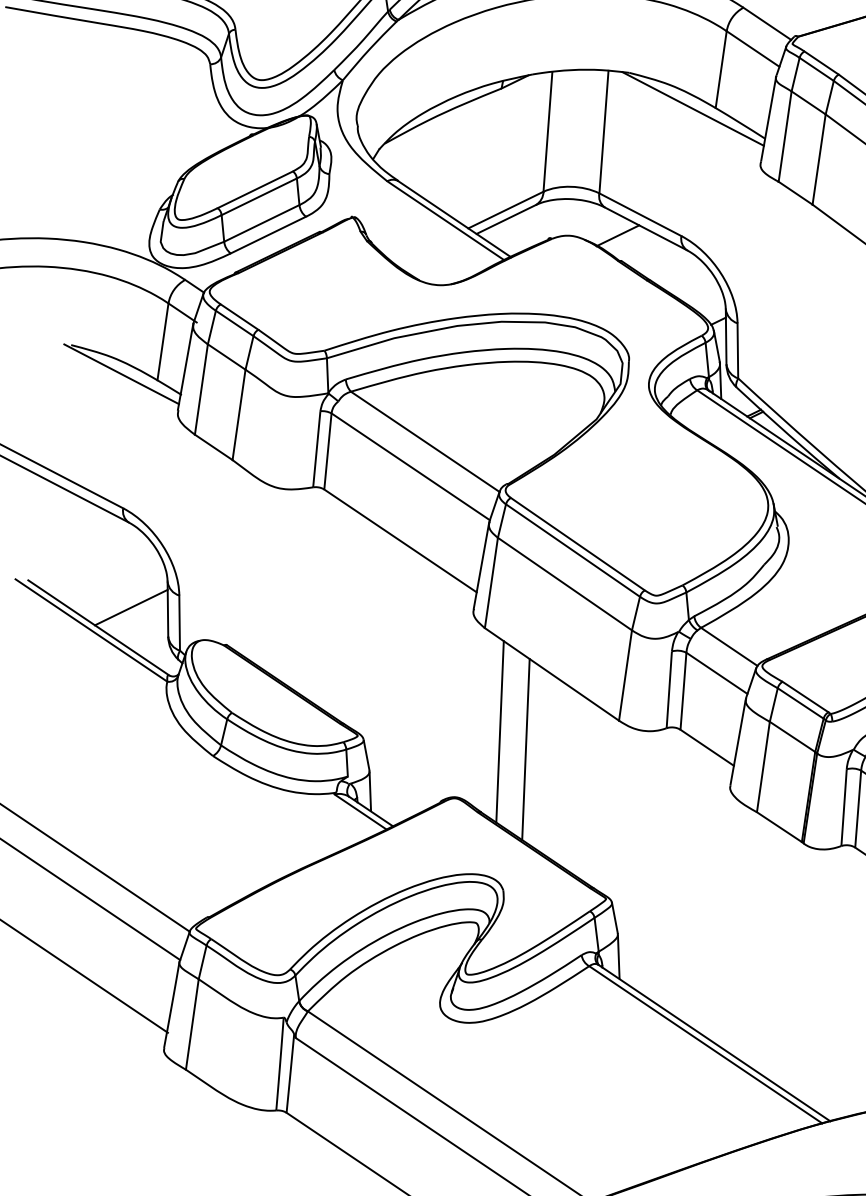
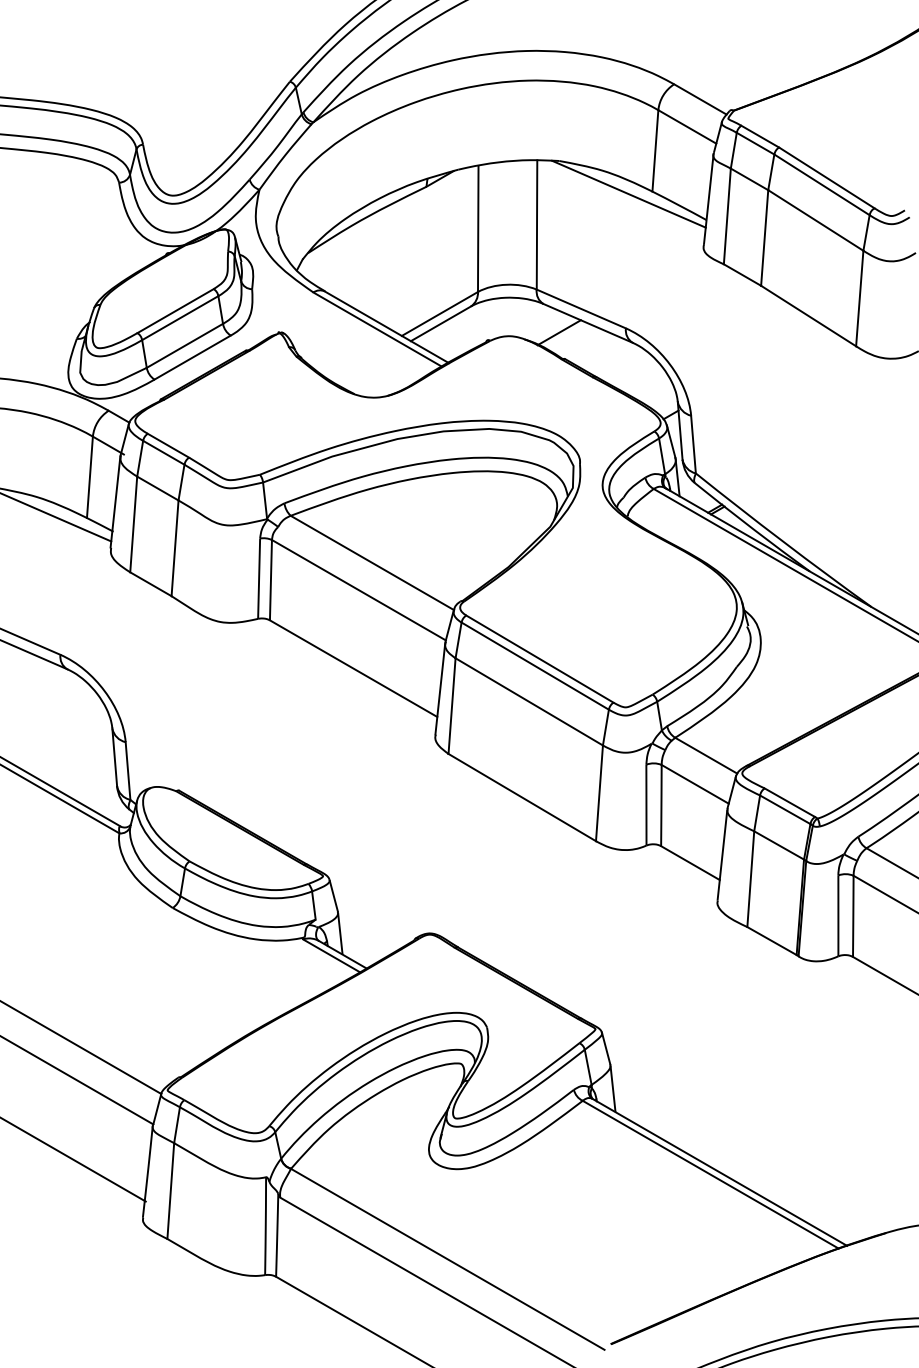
line: (131, 607) -> (76, 758), removed
line: (499, 731) -> (471, 861), removed
line: (525, 749) -> (500, 878), removed

